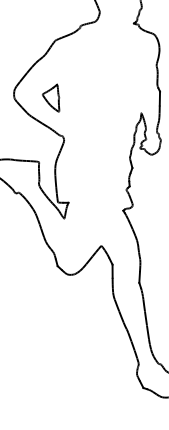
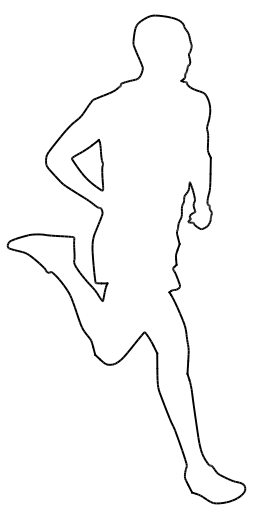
part: (50, 98) -> (87, 165), size x1.67

